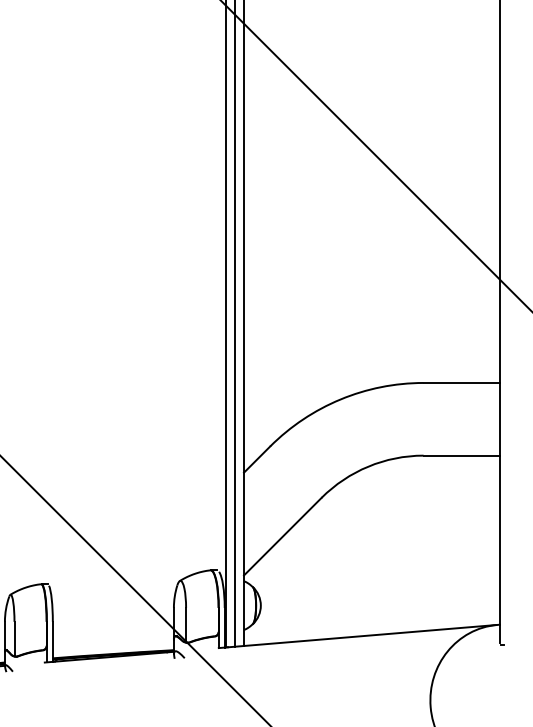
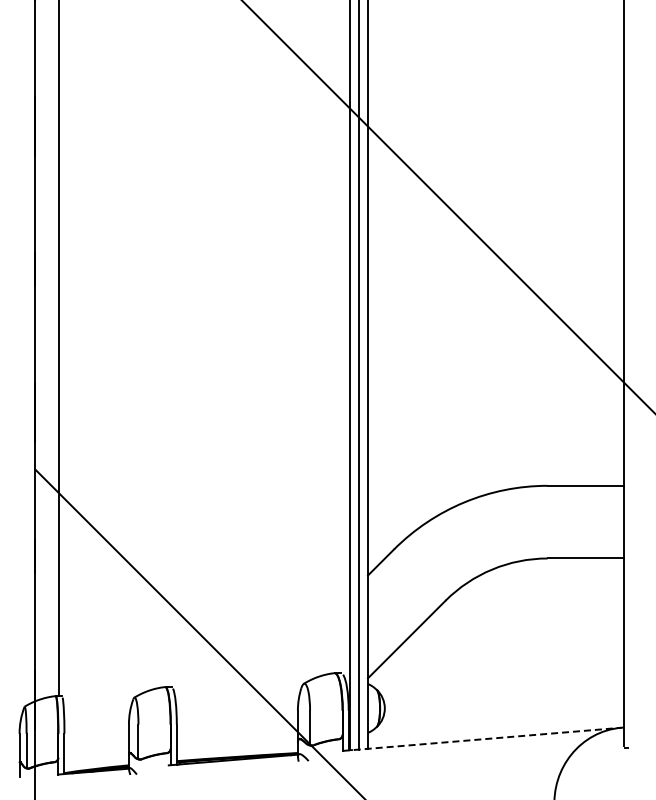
line: (359, 636) -> (483, 739), solid -> dashed

